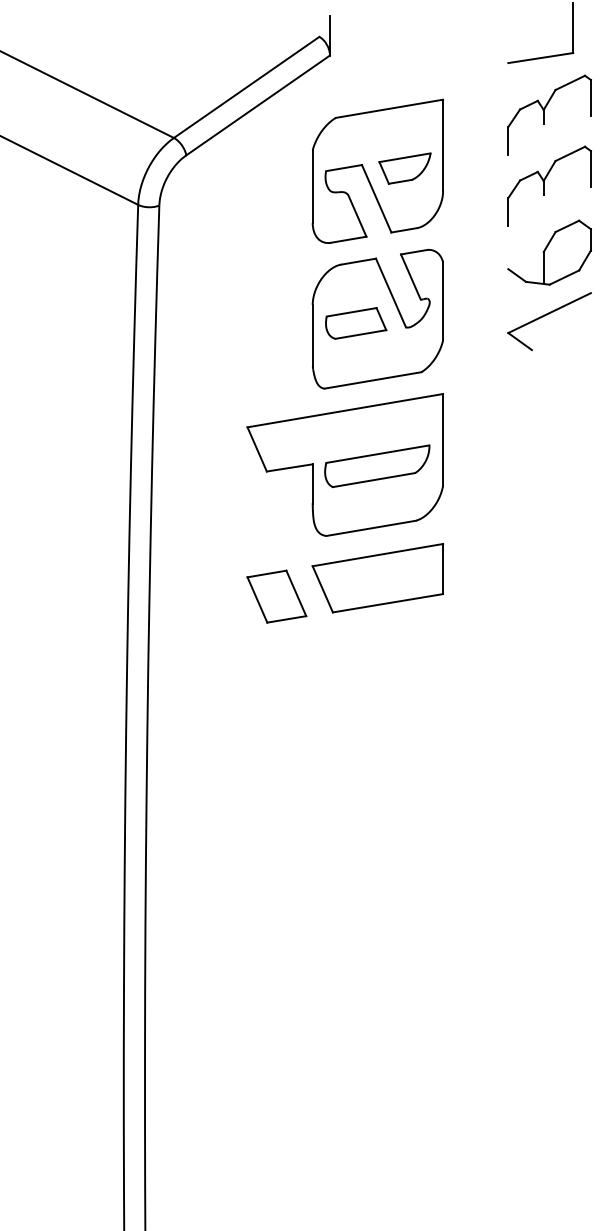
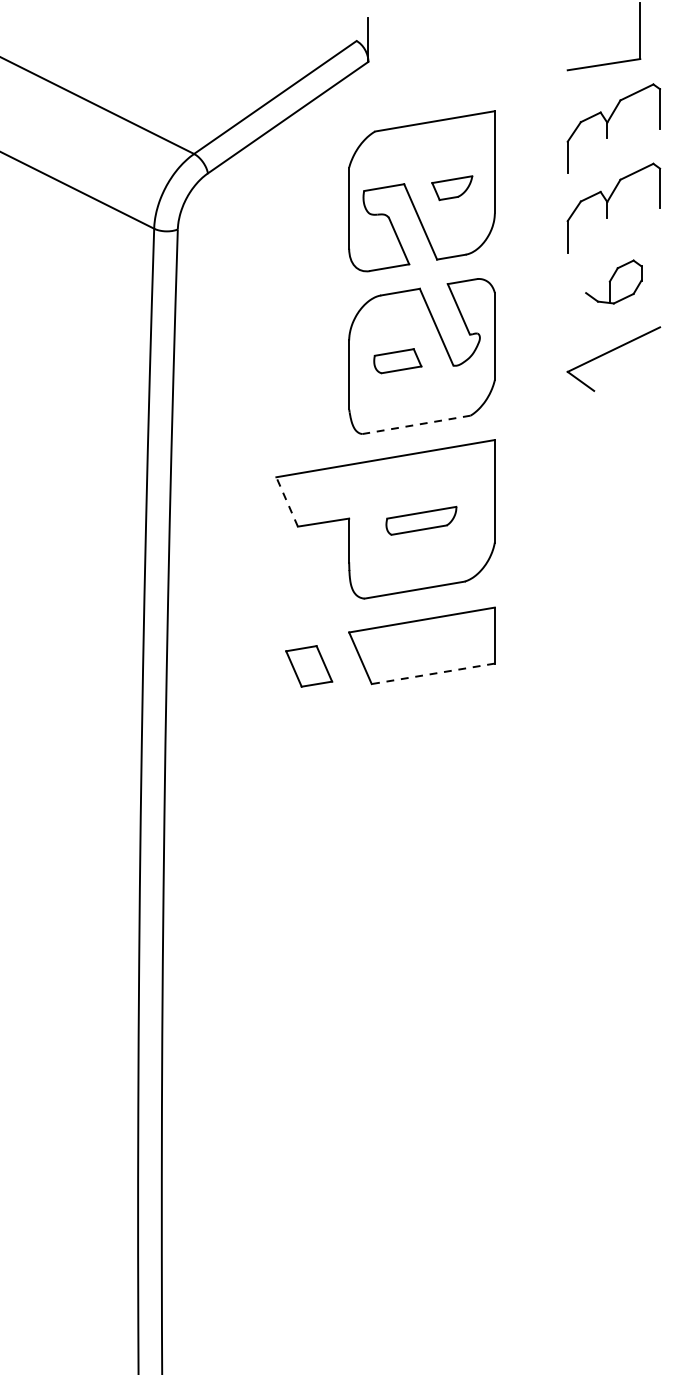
part: (404, 168) -> (451, 188), size x0.7
part: (549, 252) -> (613, 281), size x0.6
part: (356, 323) -> (398, 361), size x0.7
line: (372, 380) -> (415, 424), solid -> dashed
line: (256, 448) -> (286, 500), solid -> dashed
part: (377, 466) -> (421, 521), size x0.6
part: (276, 596) -> (308, 666), size x0.7
line: (388, 603) -> (433, 674), solid -> dashed

